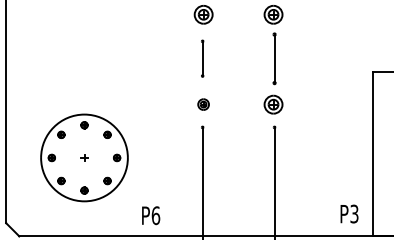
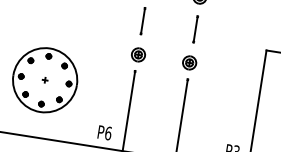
part: (274, 58) -> (195, 29), size x0.71
part: (203, 104) -> (138, 54), size x1.67
text: (151, 215) -> (105, 132), moved

